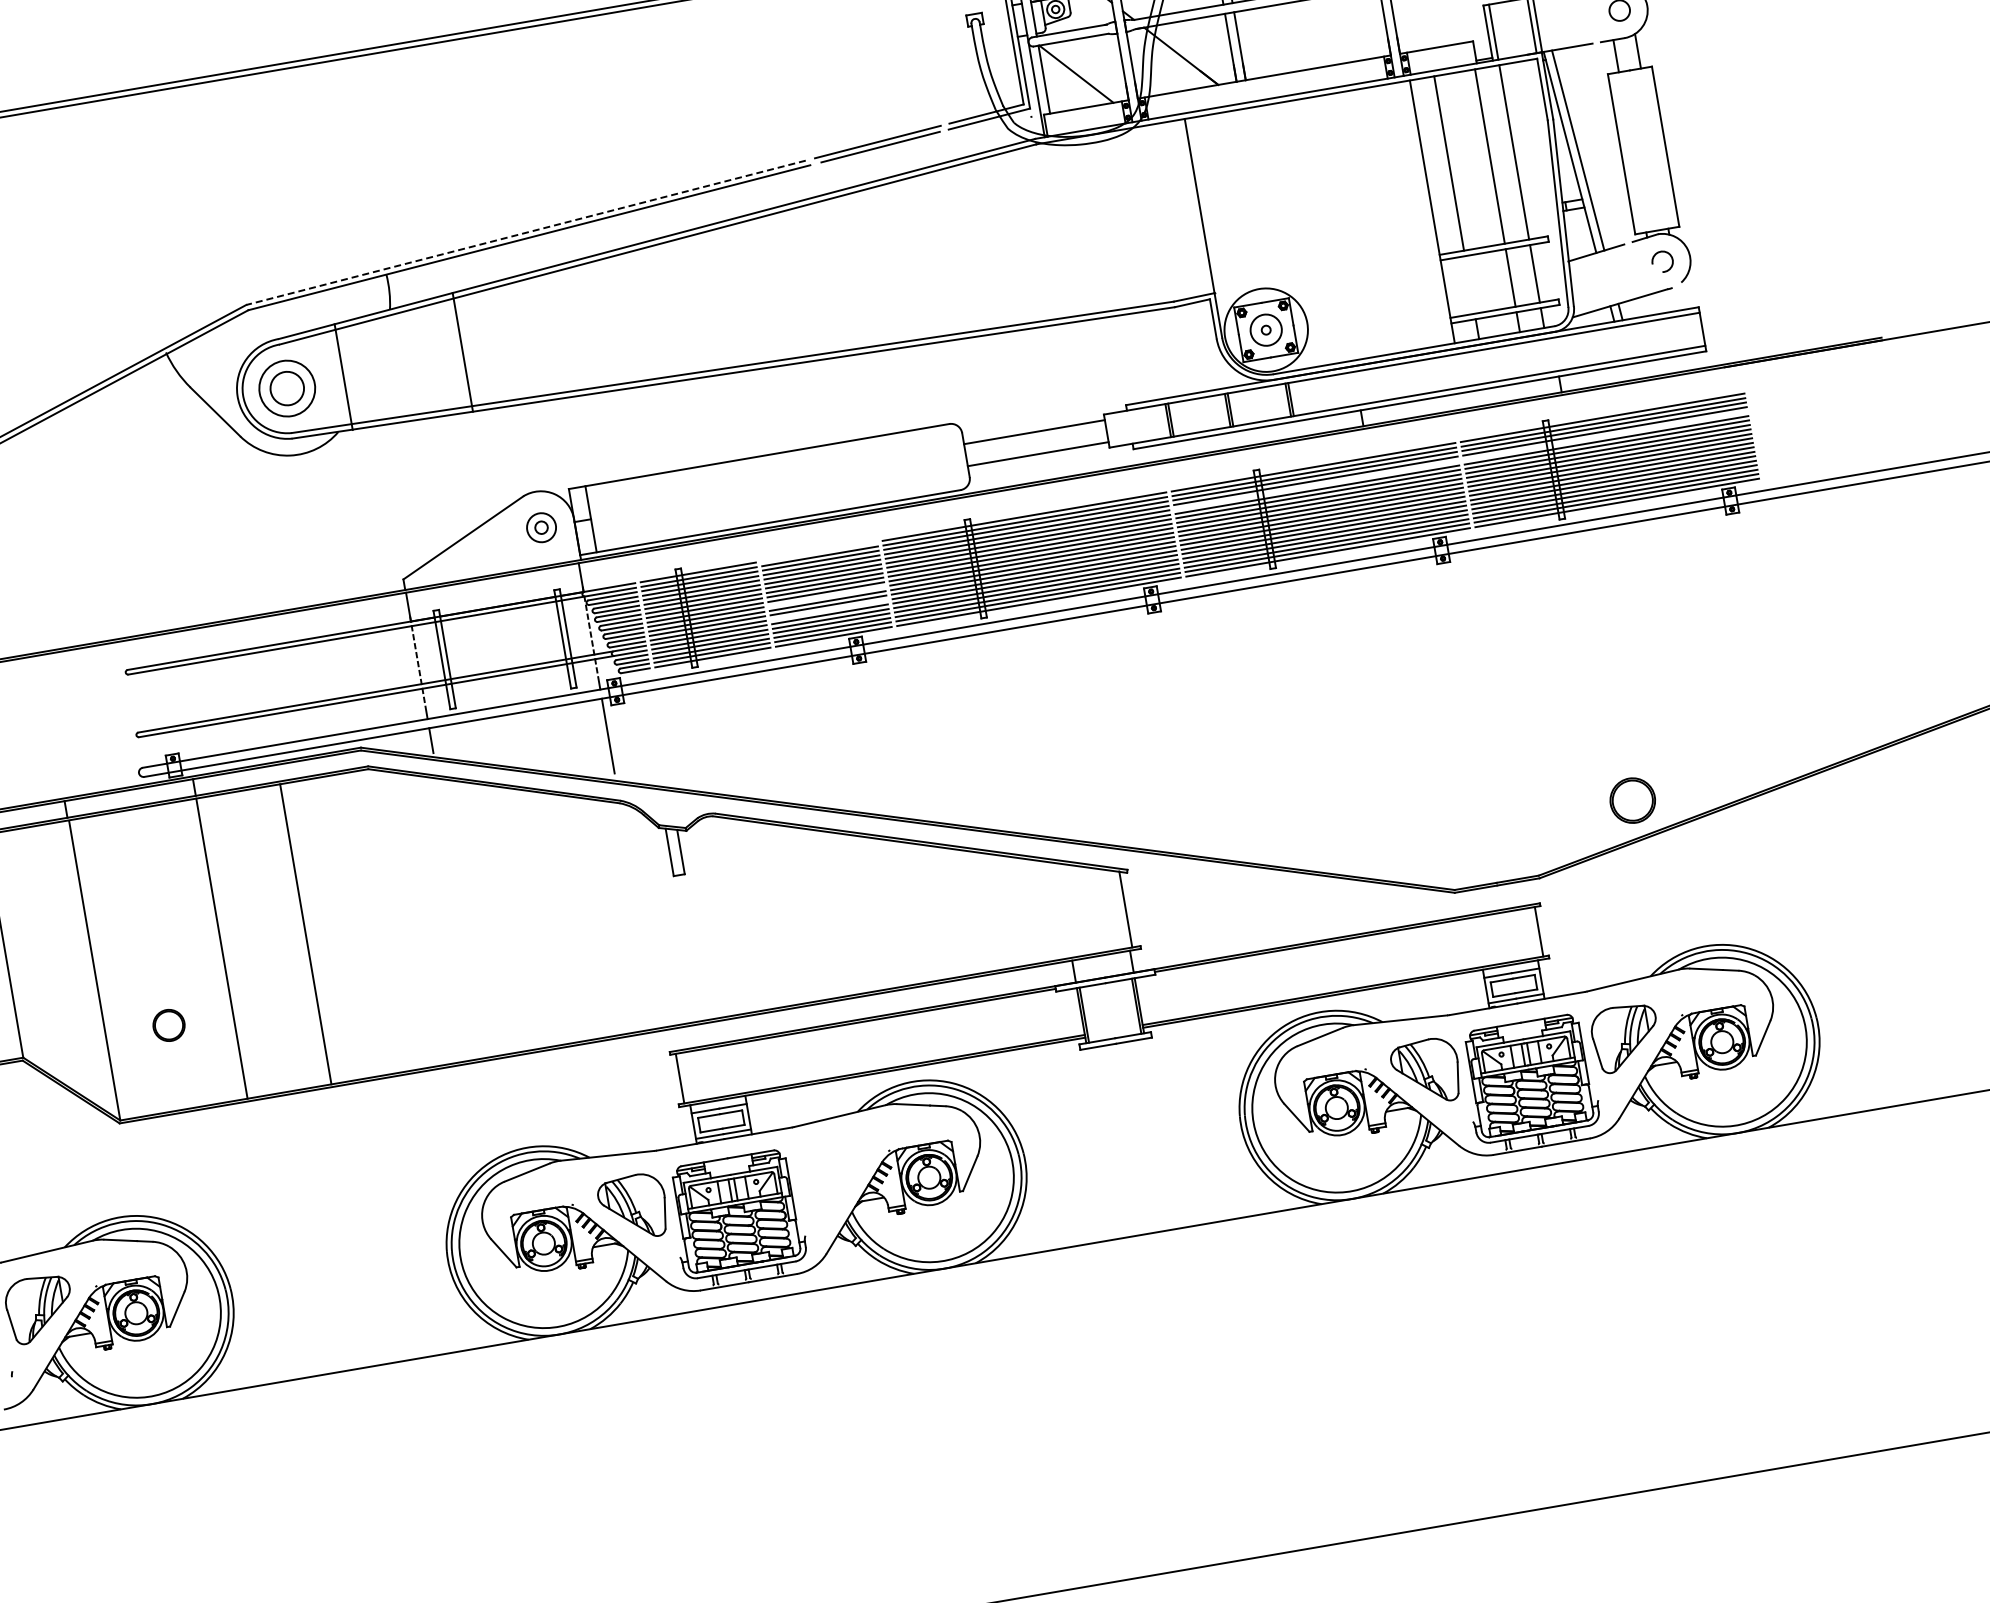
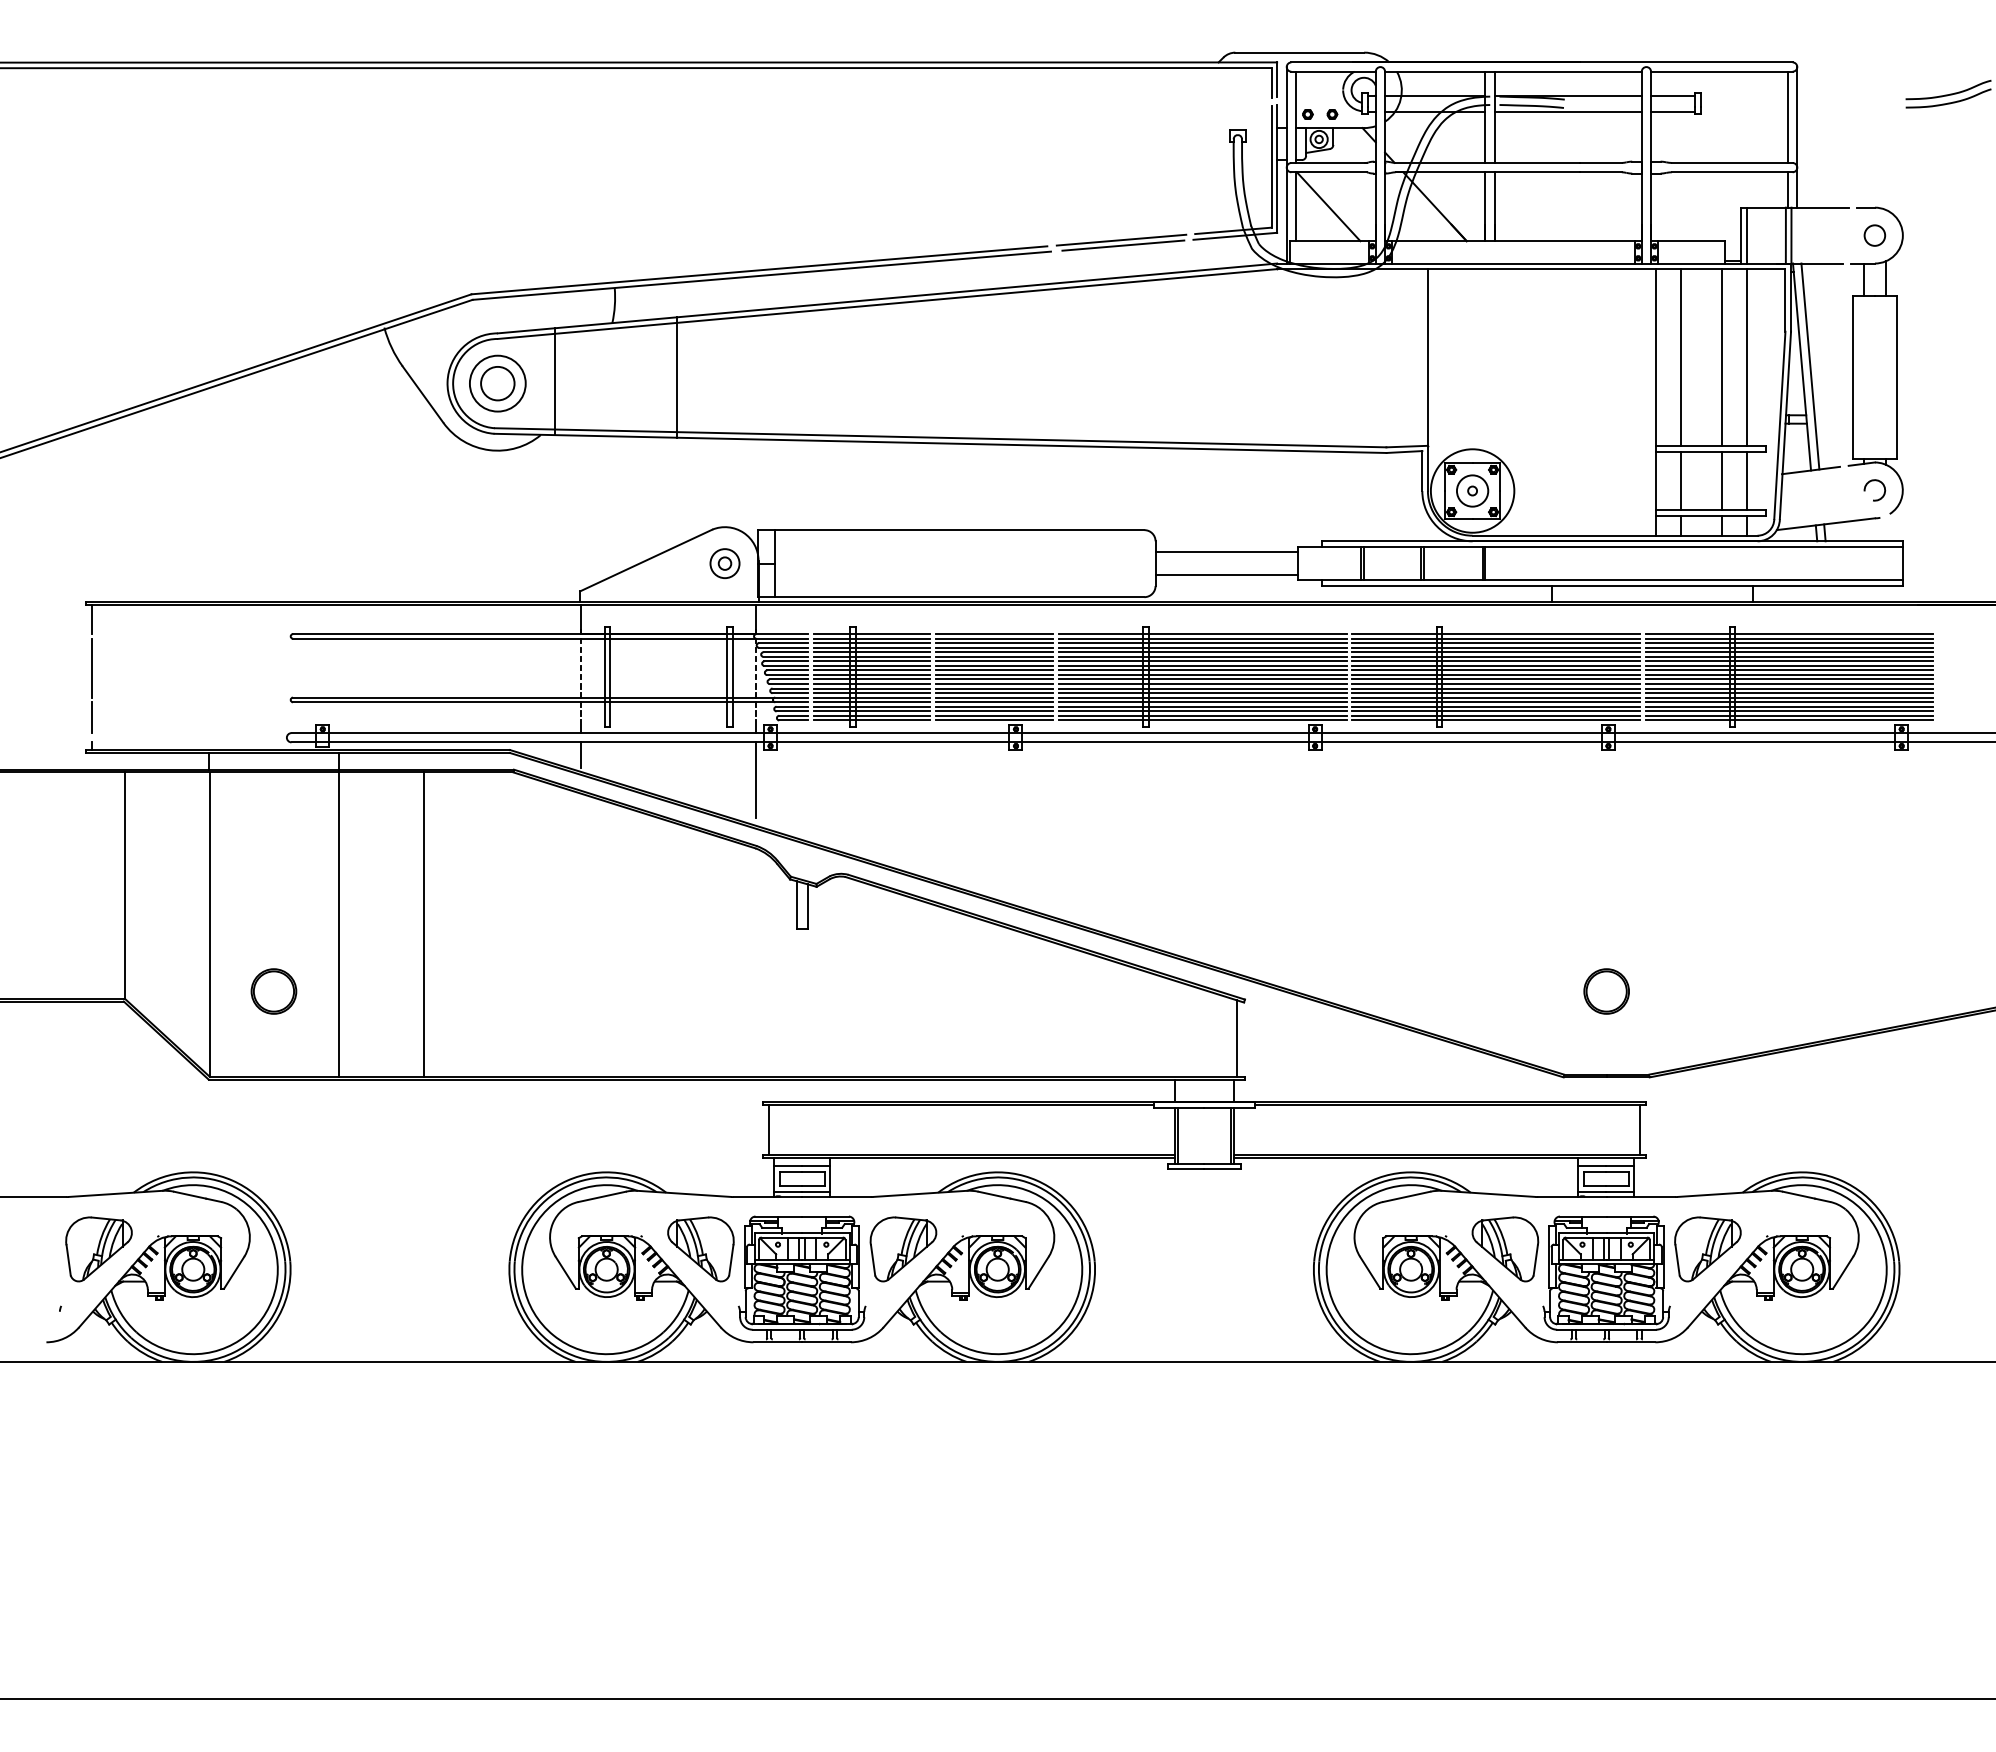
line: (526, 232) -> (759, 270), dashed -> solid
line: (1469, 284) -> (1680, 480), added
line: (1605, 435) -> (1789, 652), added
line: (1316, 485) -> (1496, 652), added
line: (819, 552) -> (994, 634), added
line: (826, 596) -> (994, 679), added
line: (829, 610) -> (994, 693), added
part: (1632, 800) -> (1606, 991), moved
part: (168, 1025) -> (273, 991), size x1.43
part: (833, 1173) -> (903, 1249), added

